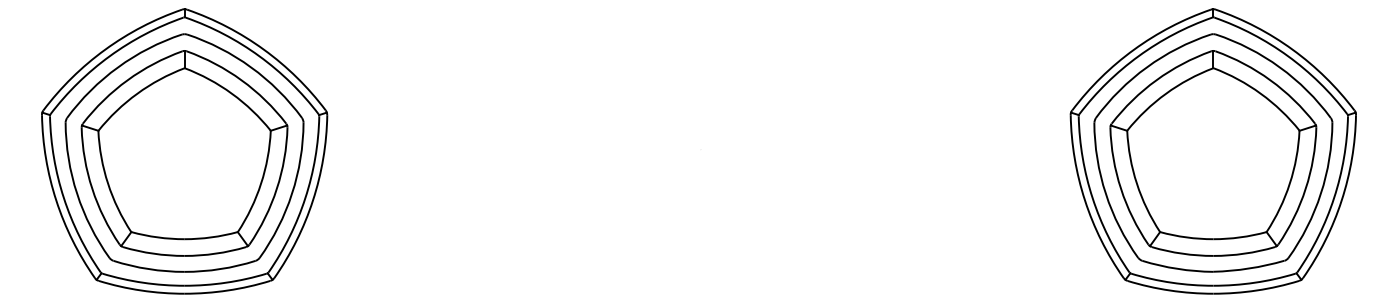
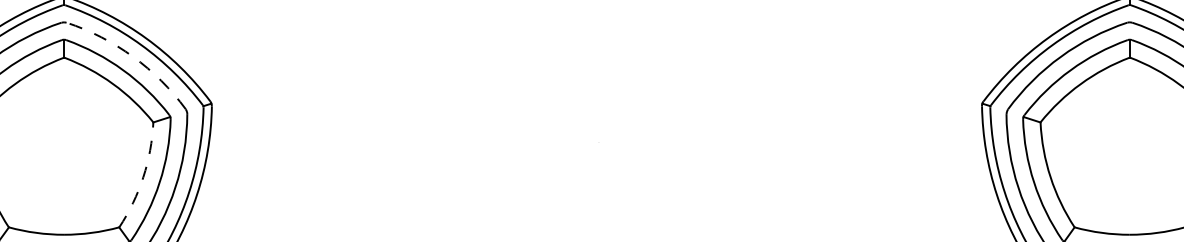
arc: (251, 67) -> (133, 56), solid -> dashed
arc: (261, 183) -> (143, 177), solid -> dashed

